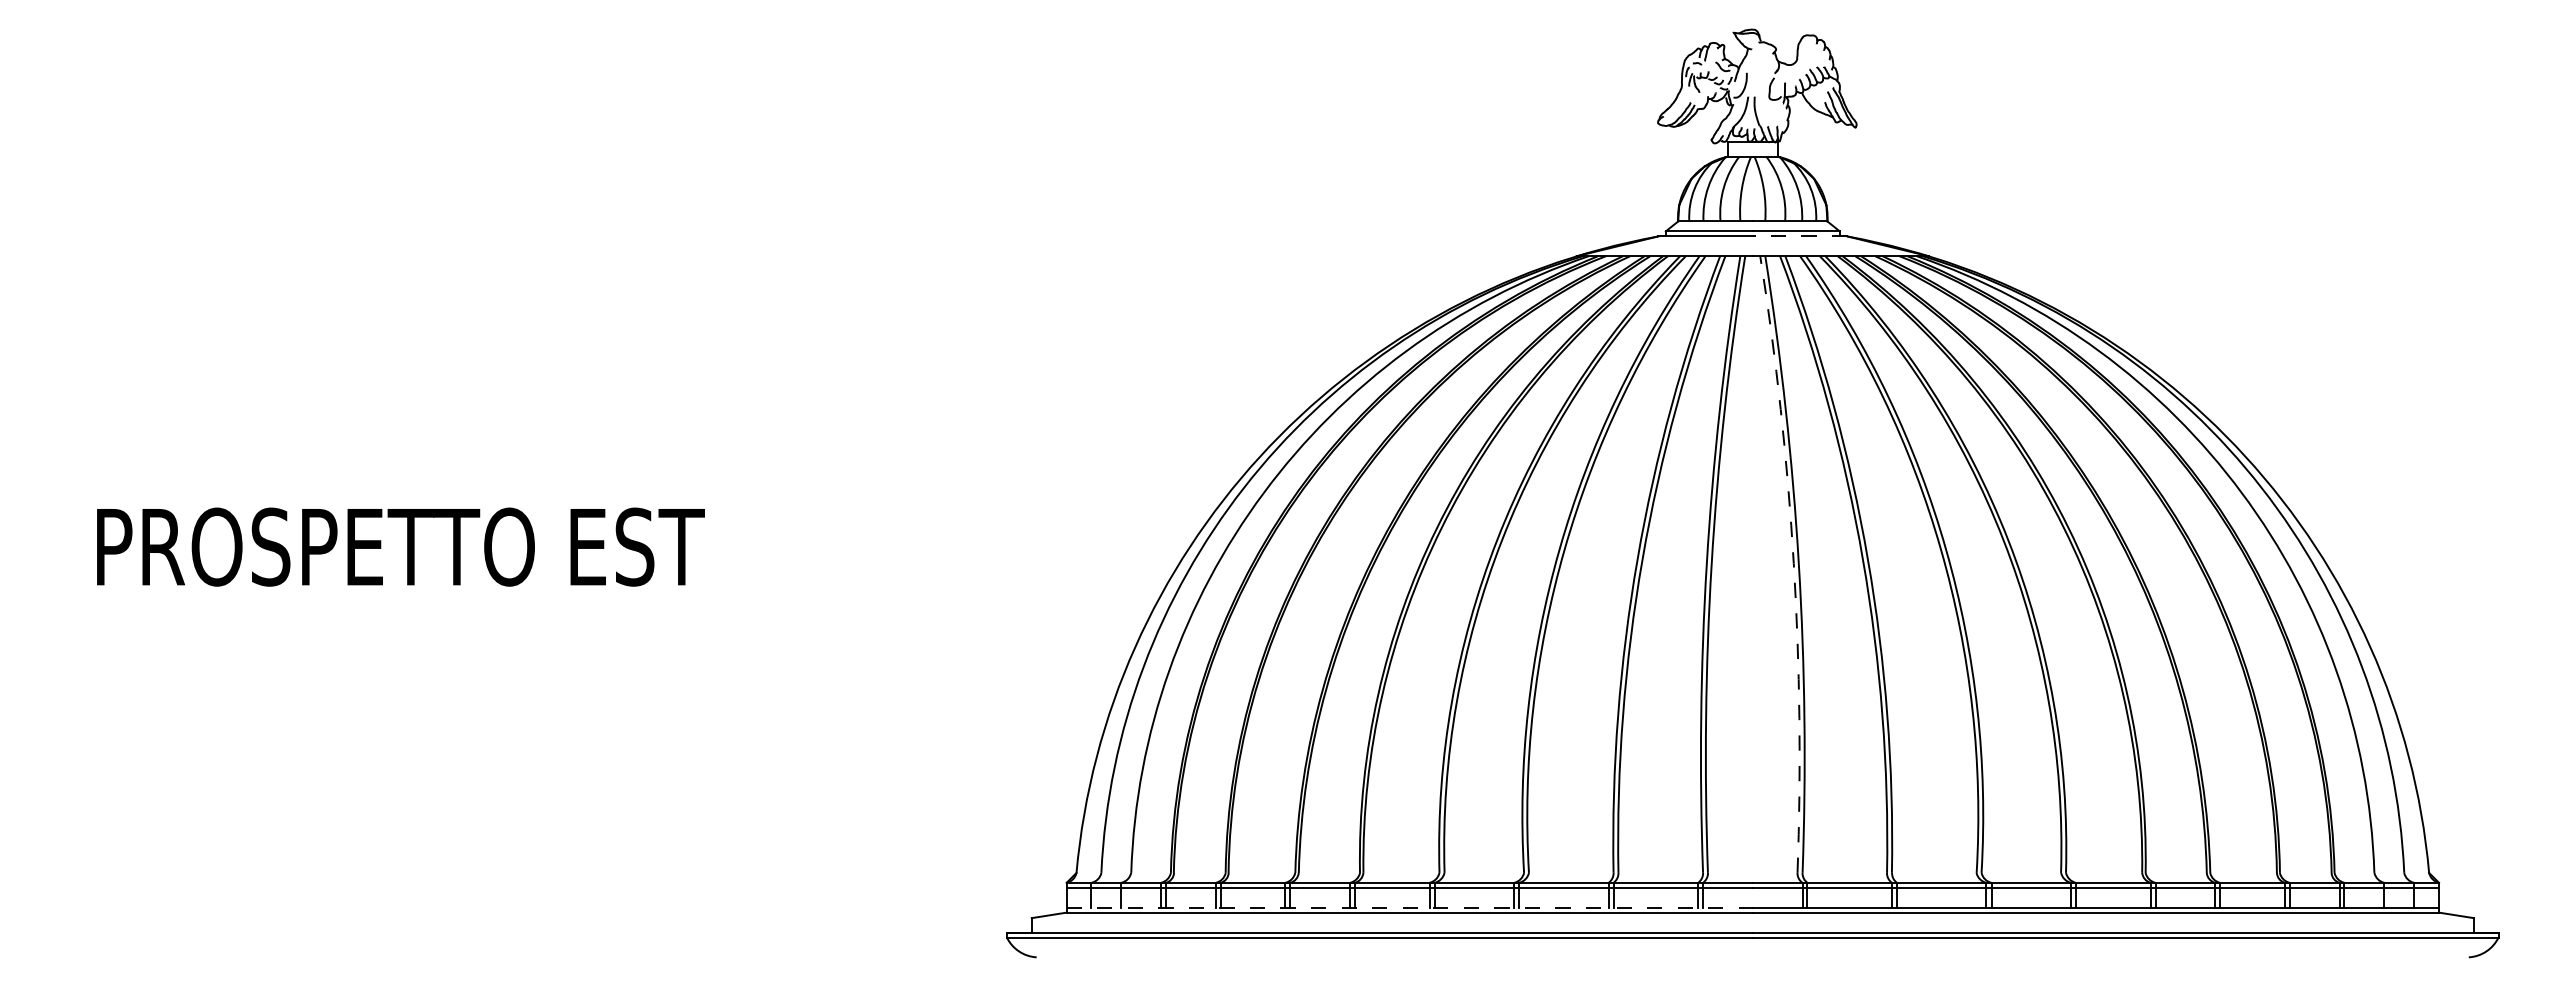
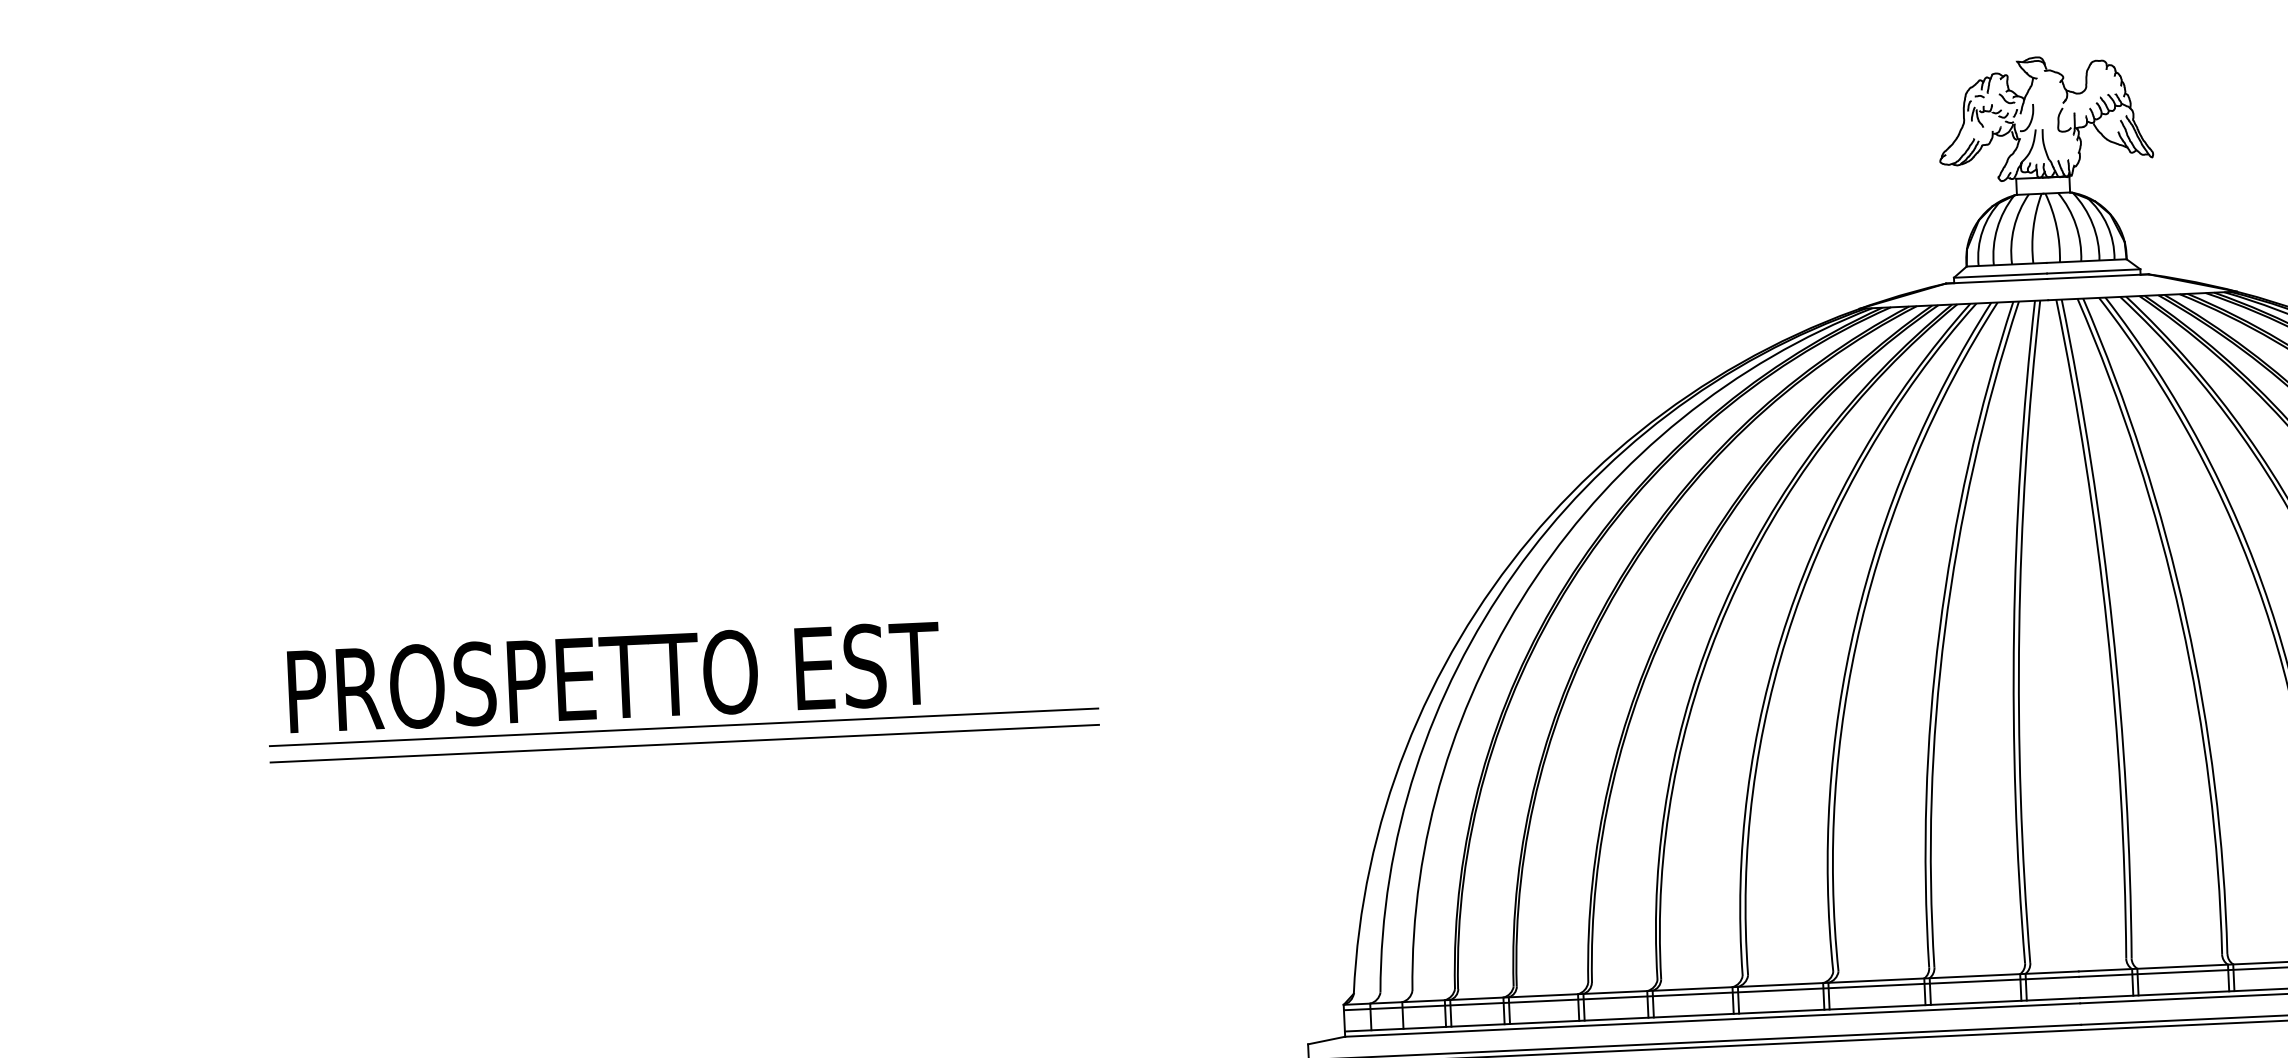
line: (1799, 236) -> (2097, 276), dashed -> solid
arc: (1793, 563) -> (2106, 627), dashed -> solid
line: (463, 596) -> (683, 727), added
line: (463, 611) -> (684, 743), added
line: (1410, 907) -> (1713, 1014), dashed -> solid

